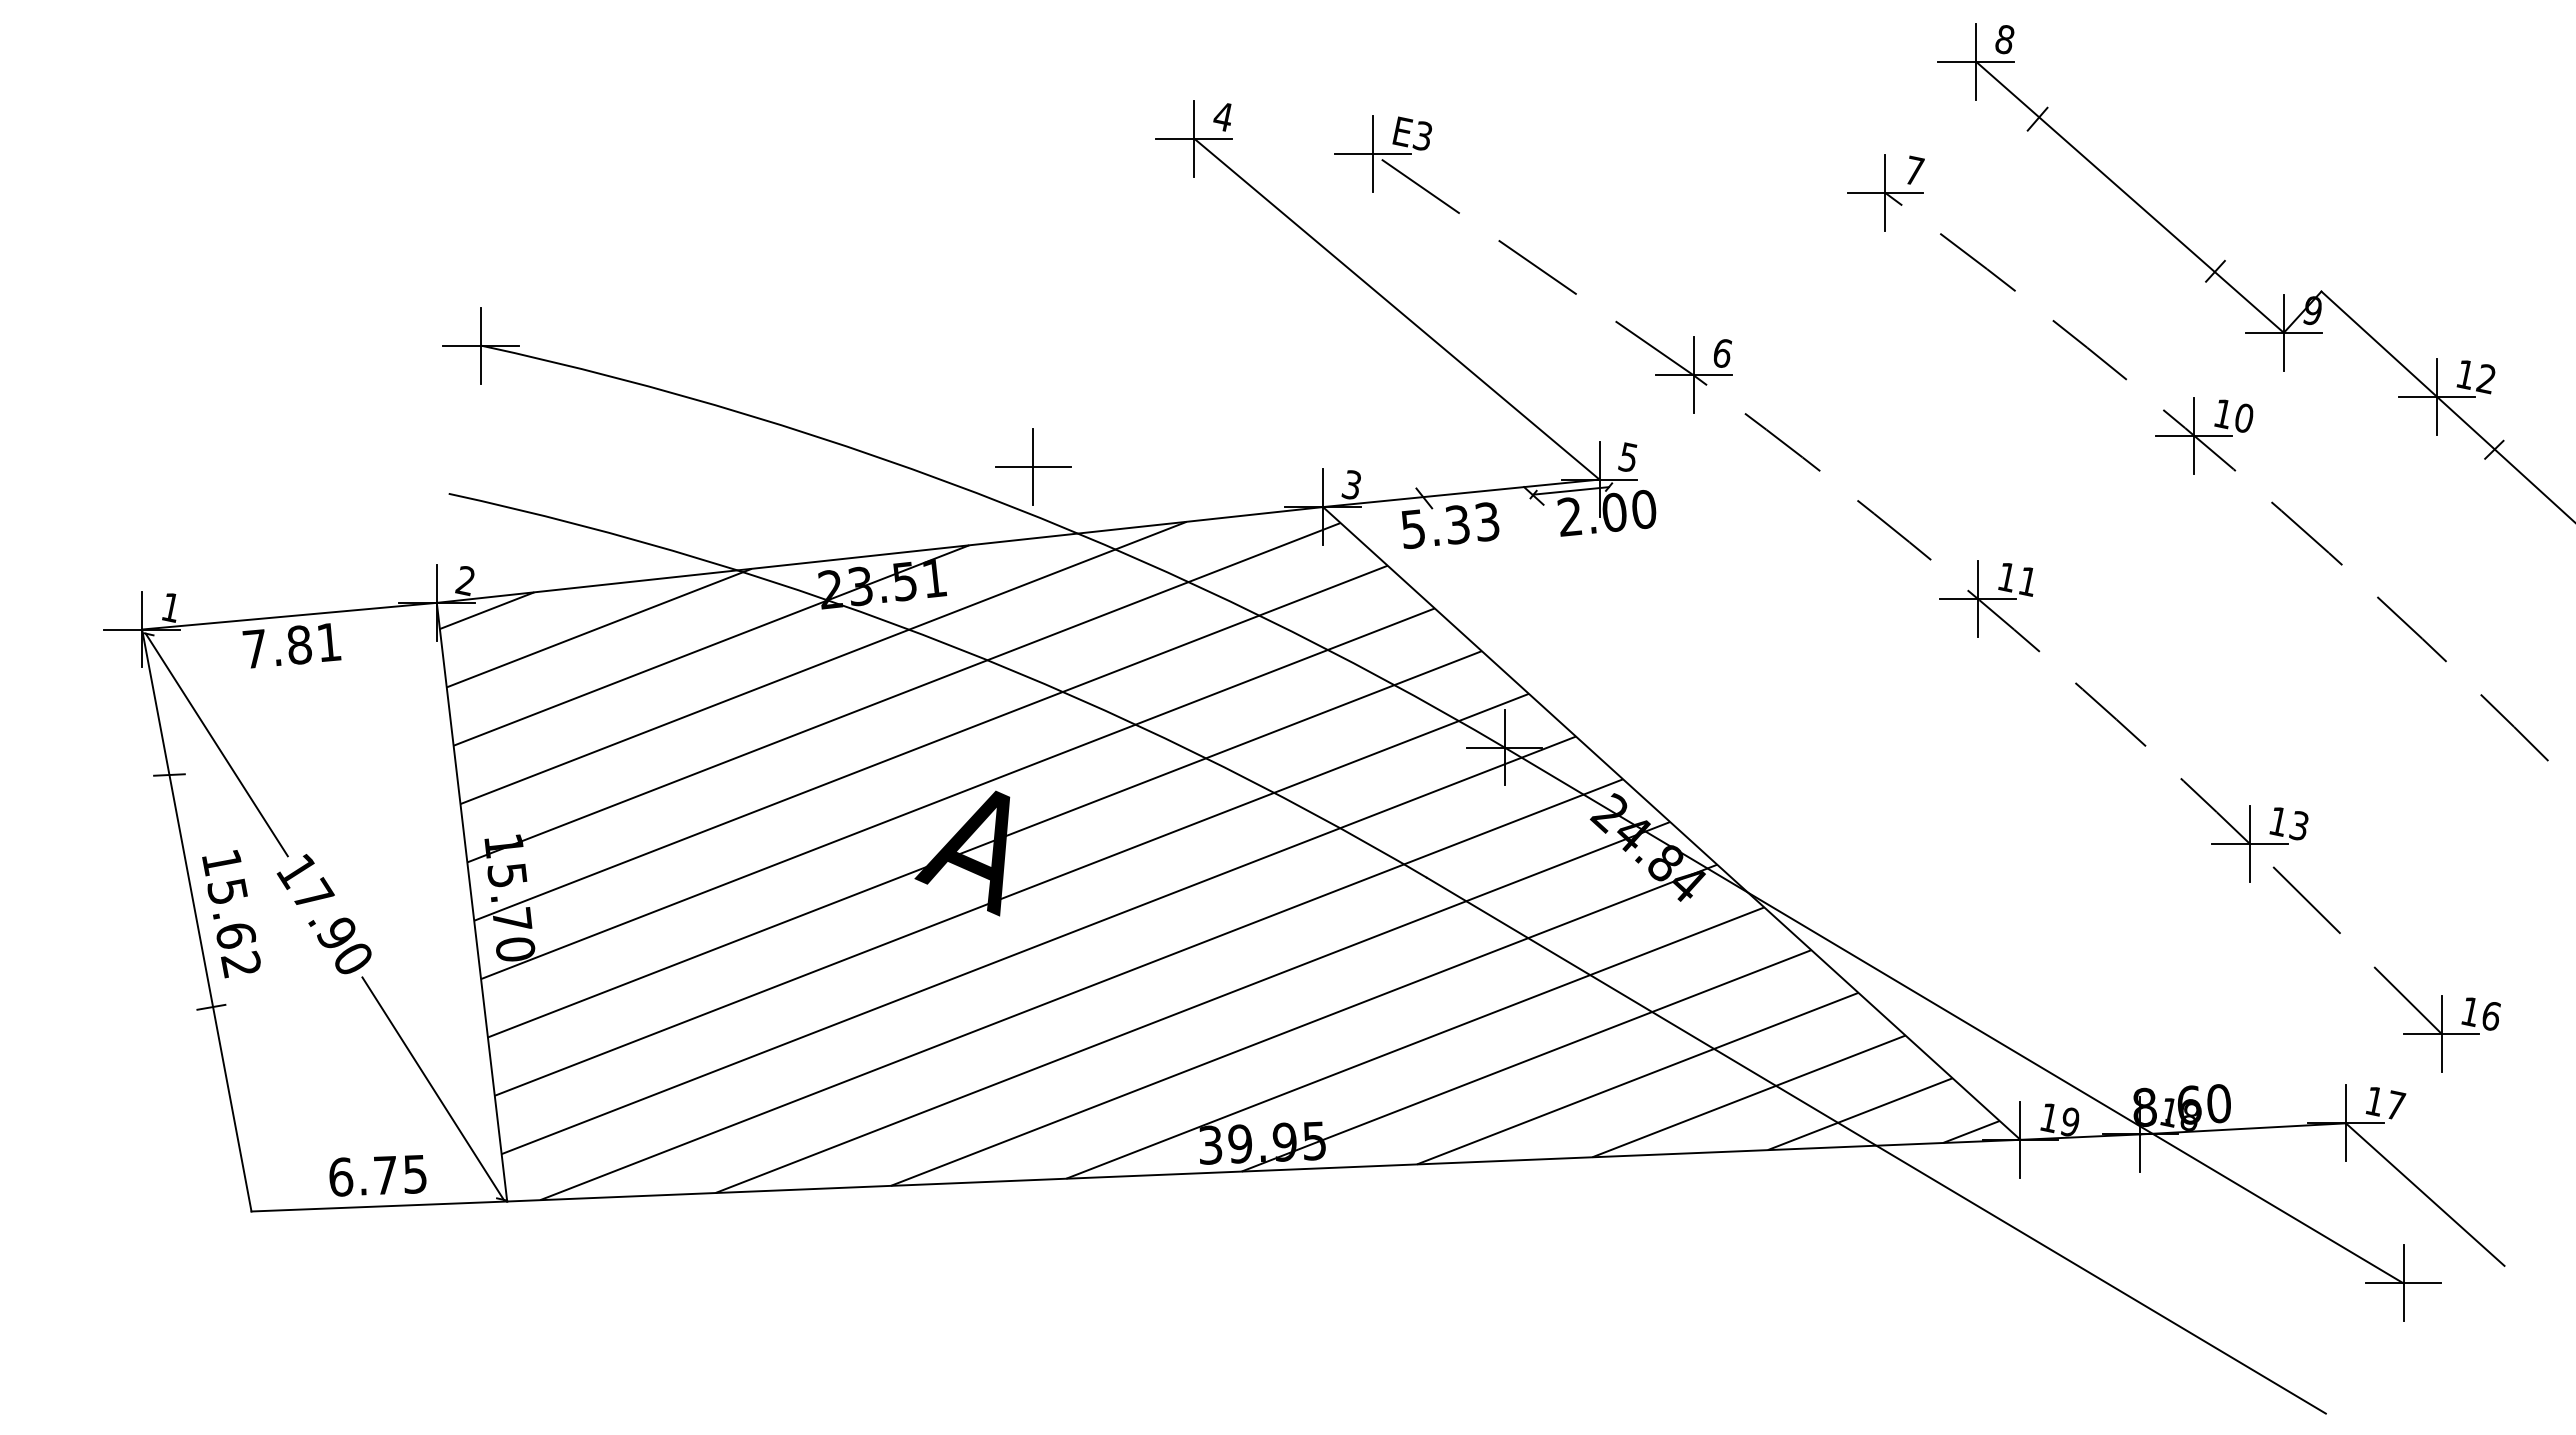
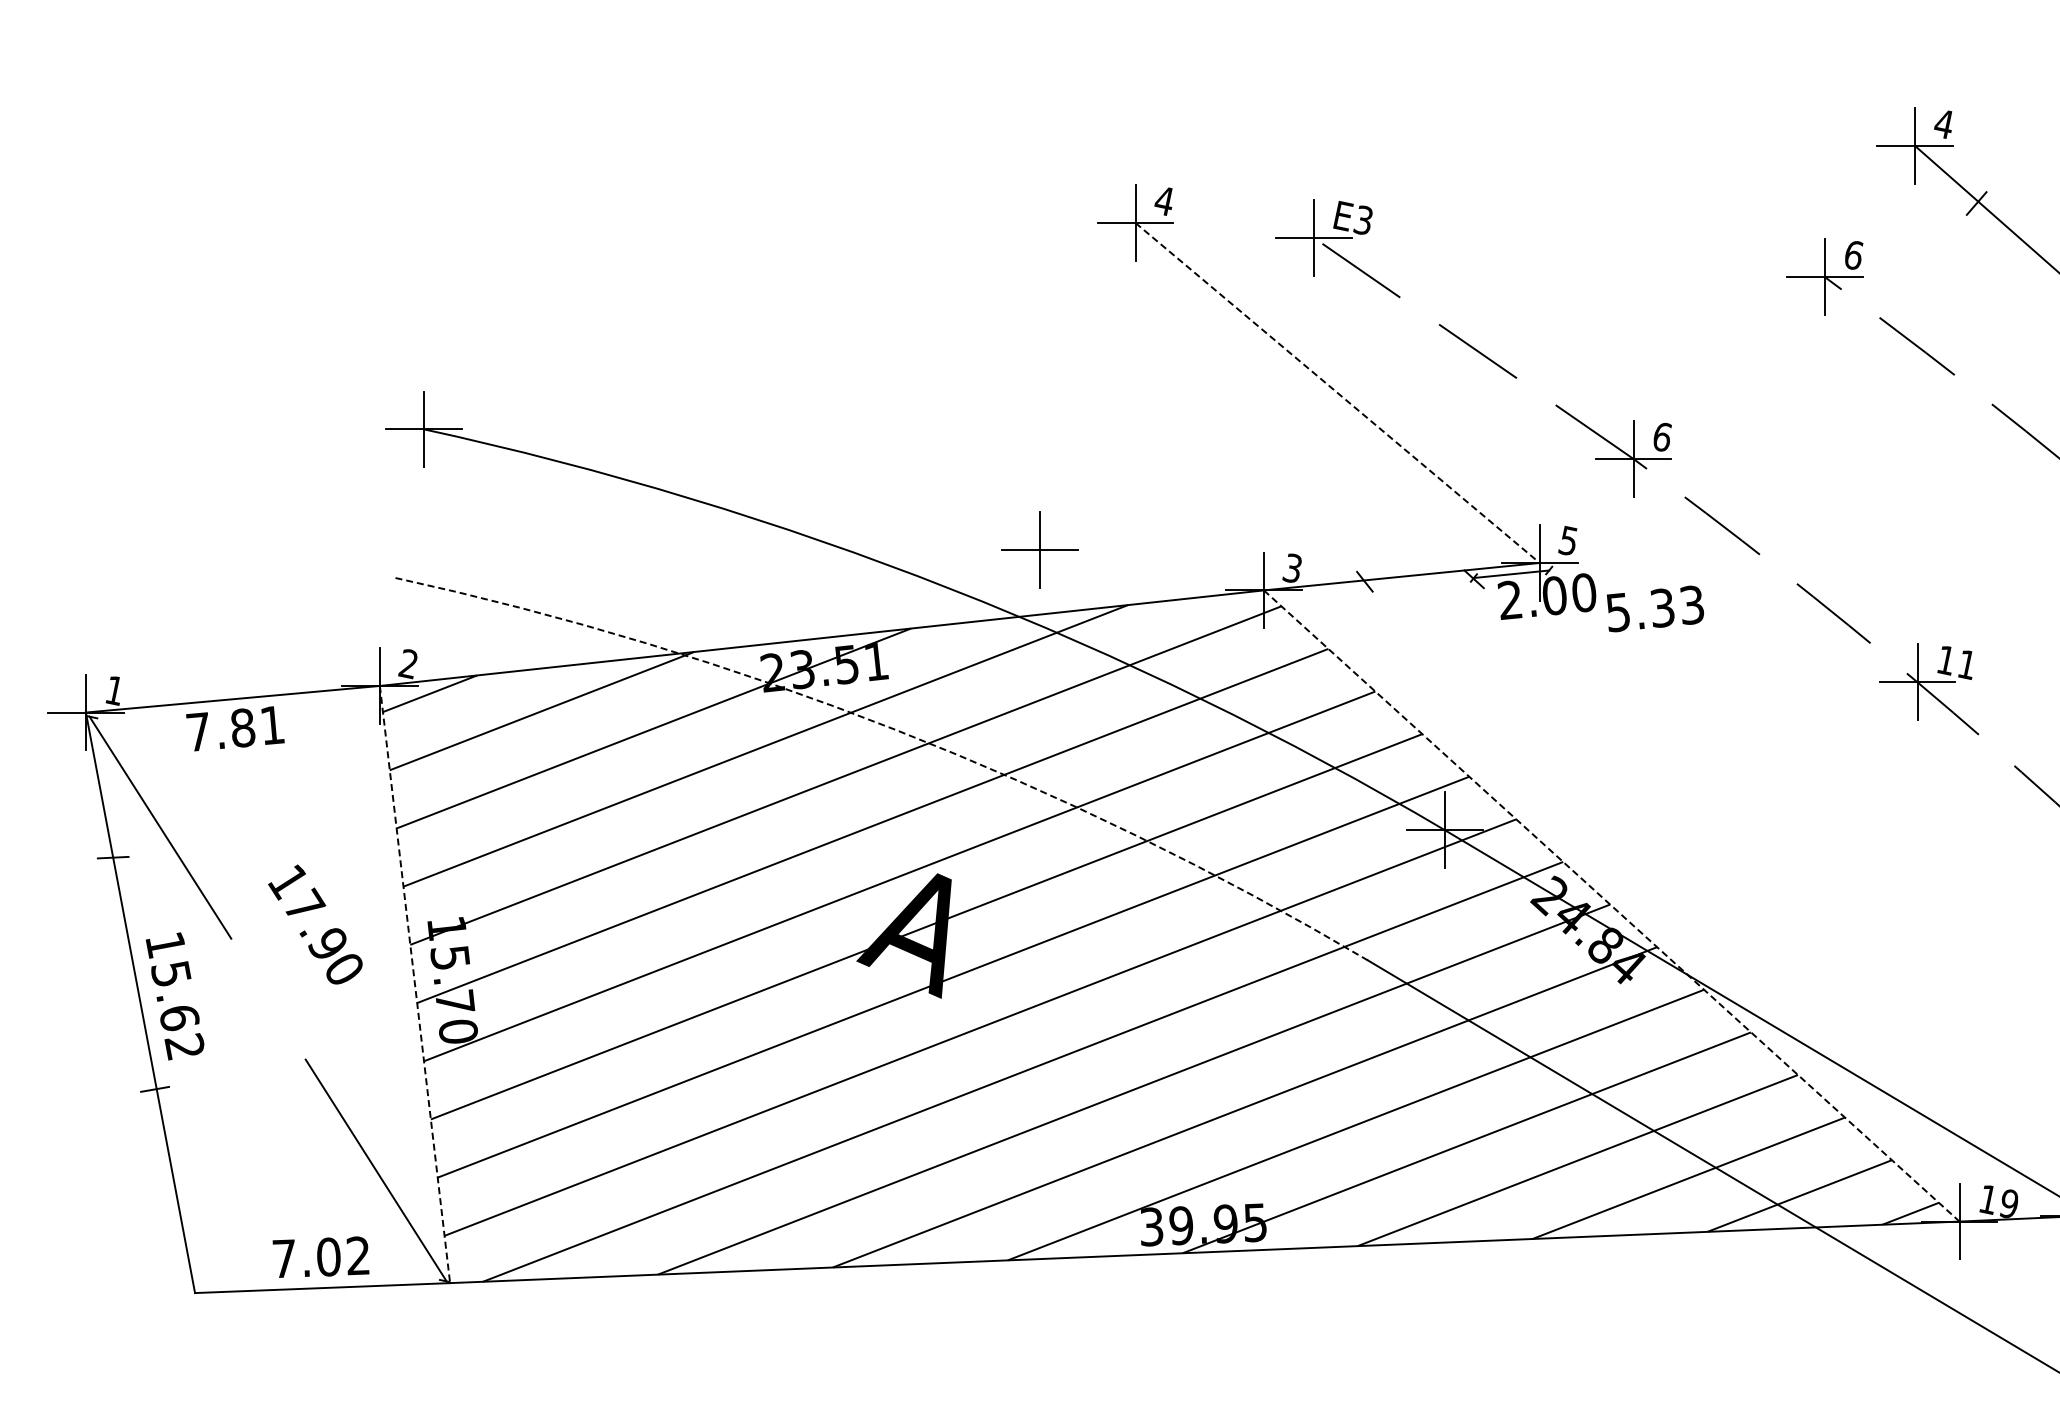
text: (2004, 39) -> (1943, 124), 8 -> 4
text: (1914, 170) -> (1853, 254), 7 -> 6
line: (1396, 309) -> (1337, 393), solid -> dashed
part: (1033, 466) -> (1039, 549), moved
text: (1450, 525) -> (1655, 608), moved
arc: (953, 646) -> (895, 729), solid -> dashed
line: (1671, 823) -> (1611, 906), solid -> dashed
line: (472, 902) -> (415, 984), solid -> dashed
text: (323, 914) -> (314, 924), moved
text: (377, 1175) -> (320, 1257), 6.75 -> 7.02

